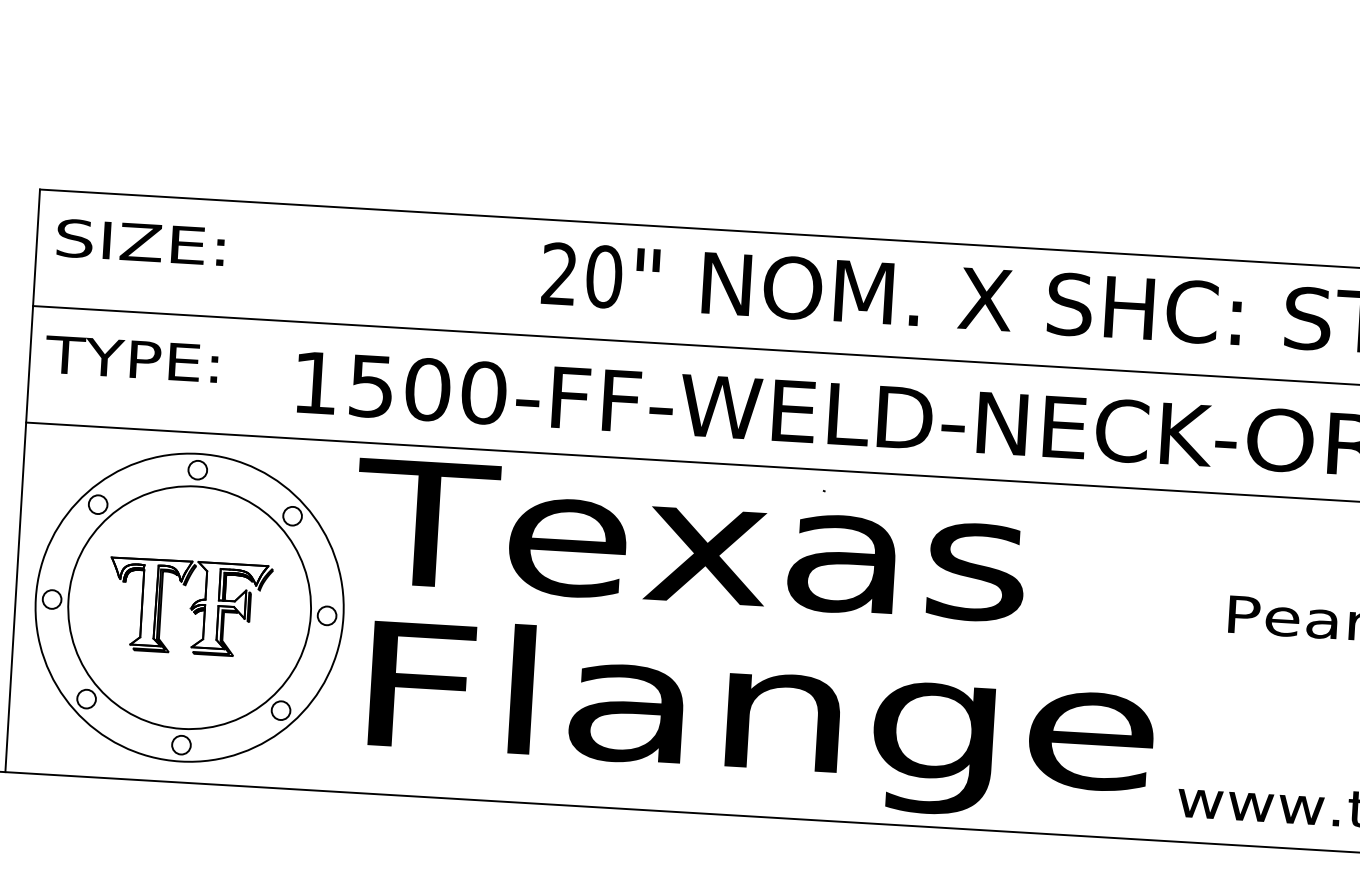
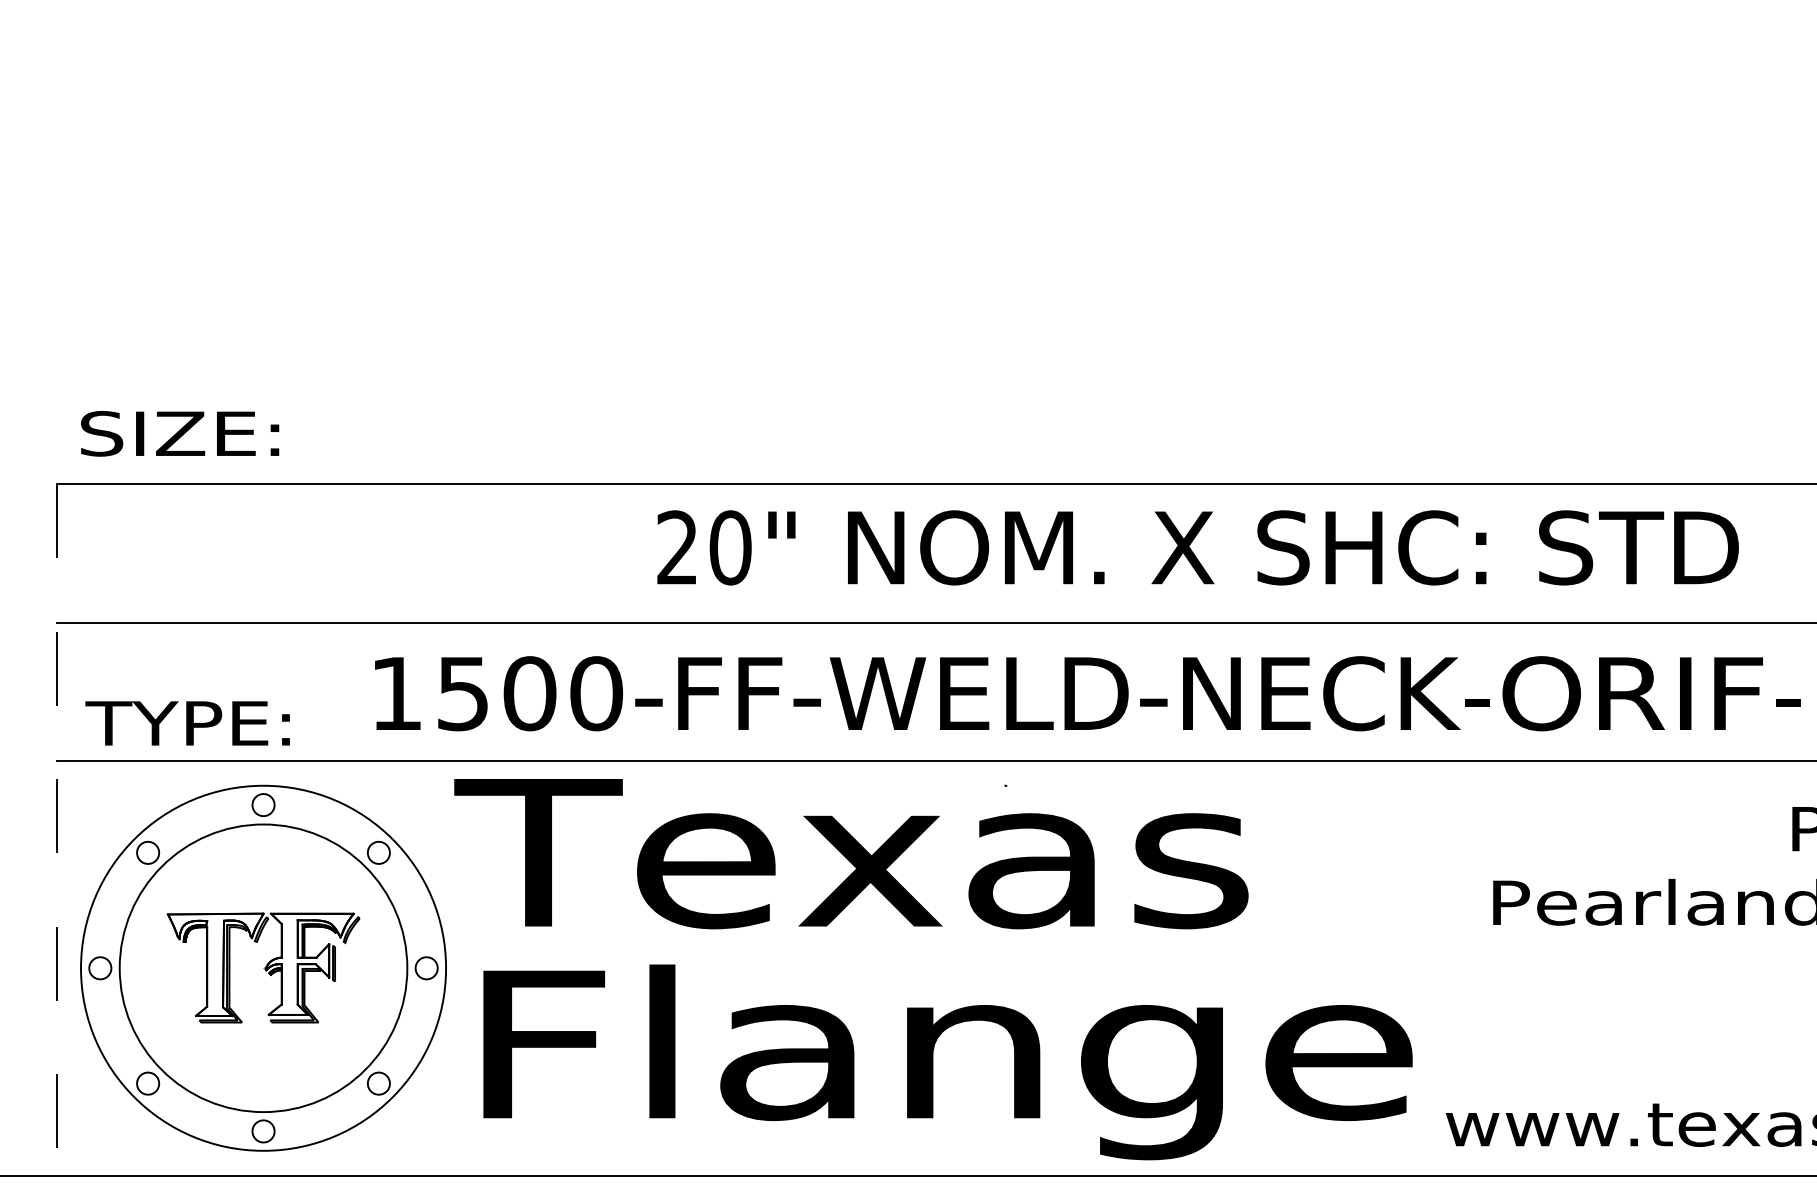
text: (141, 242) -> (180, 433), moved
text: (131, 359) -> (187, 723), moved
line: (22, 480) -> (57, 829), solid -> dashed

